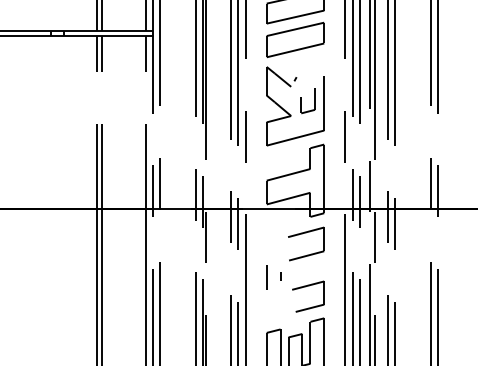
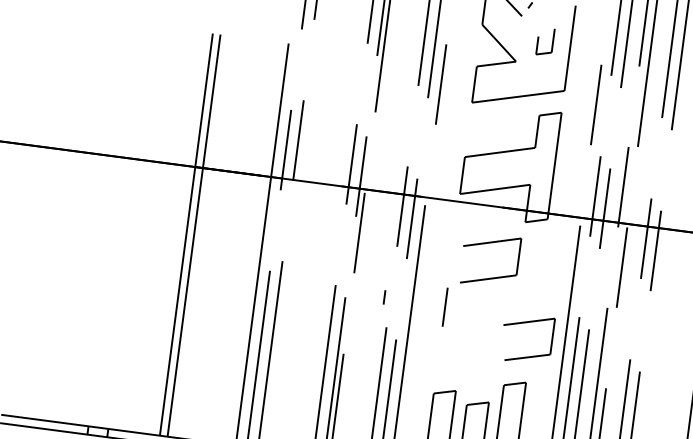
part: (307, 101) -> (544, 42), size x0.7
part: (302, 234) -> (486, 244), moved
line: (280, 276) -> (384, 297), moved
part: (305, 287) -> (524, 324), moved

